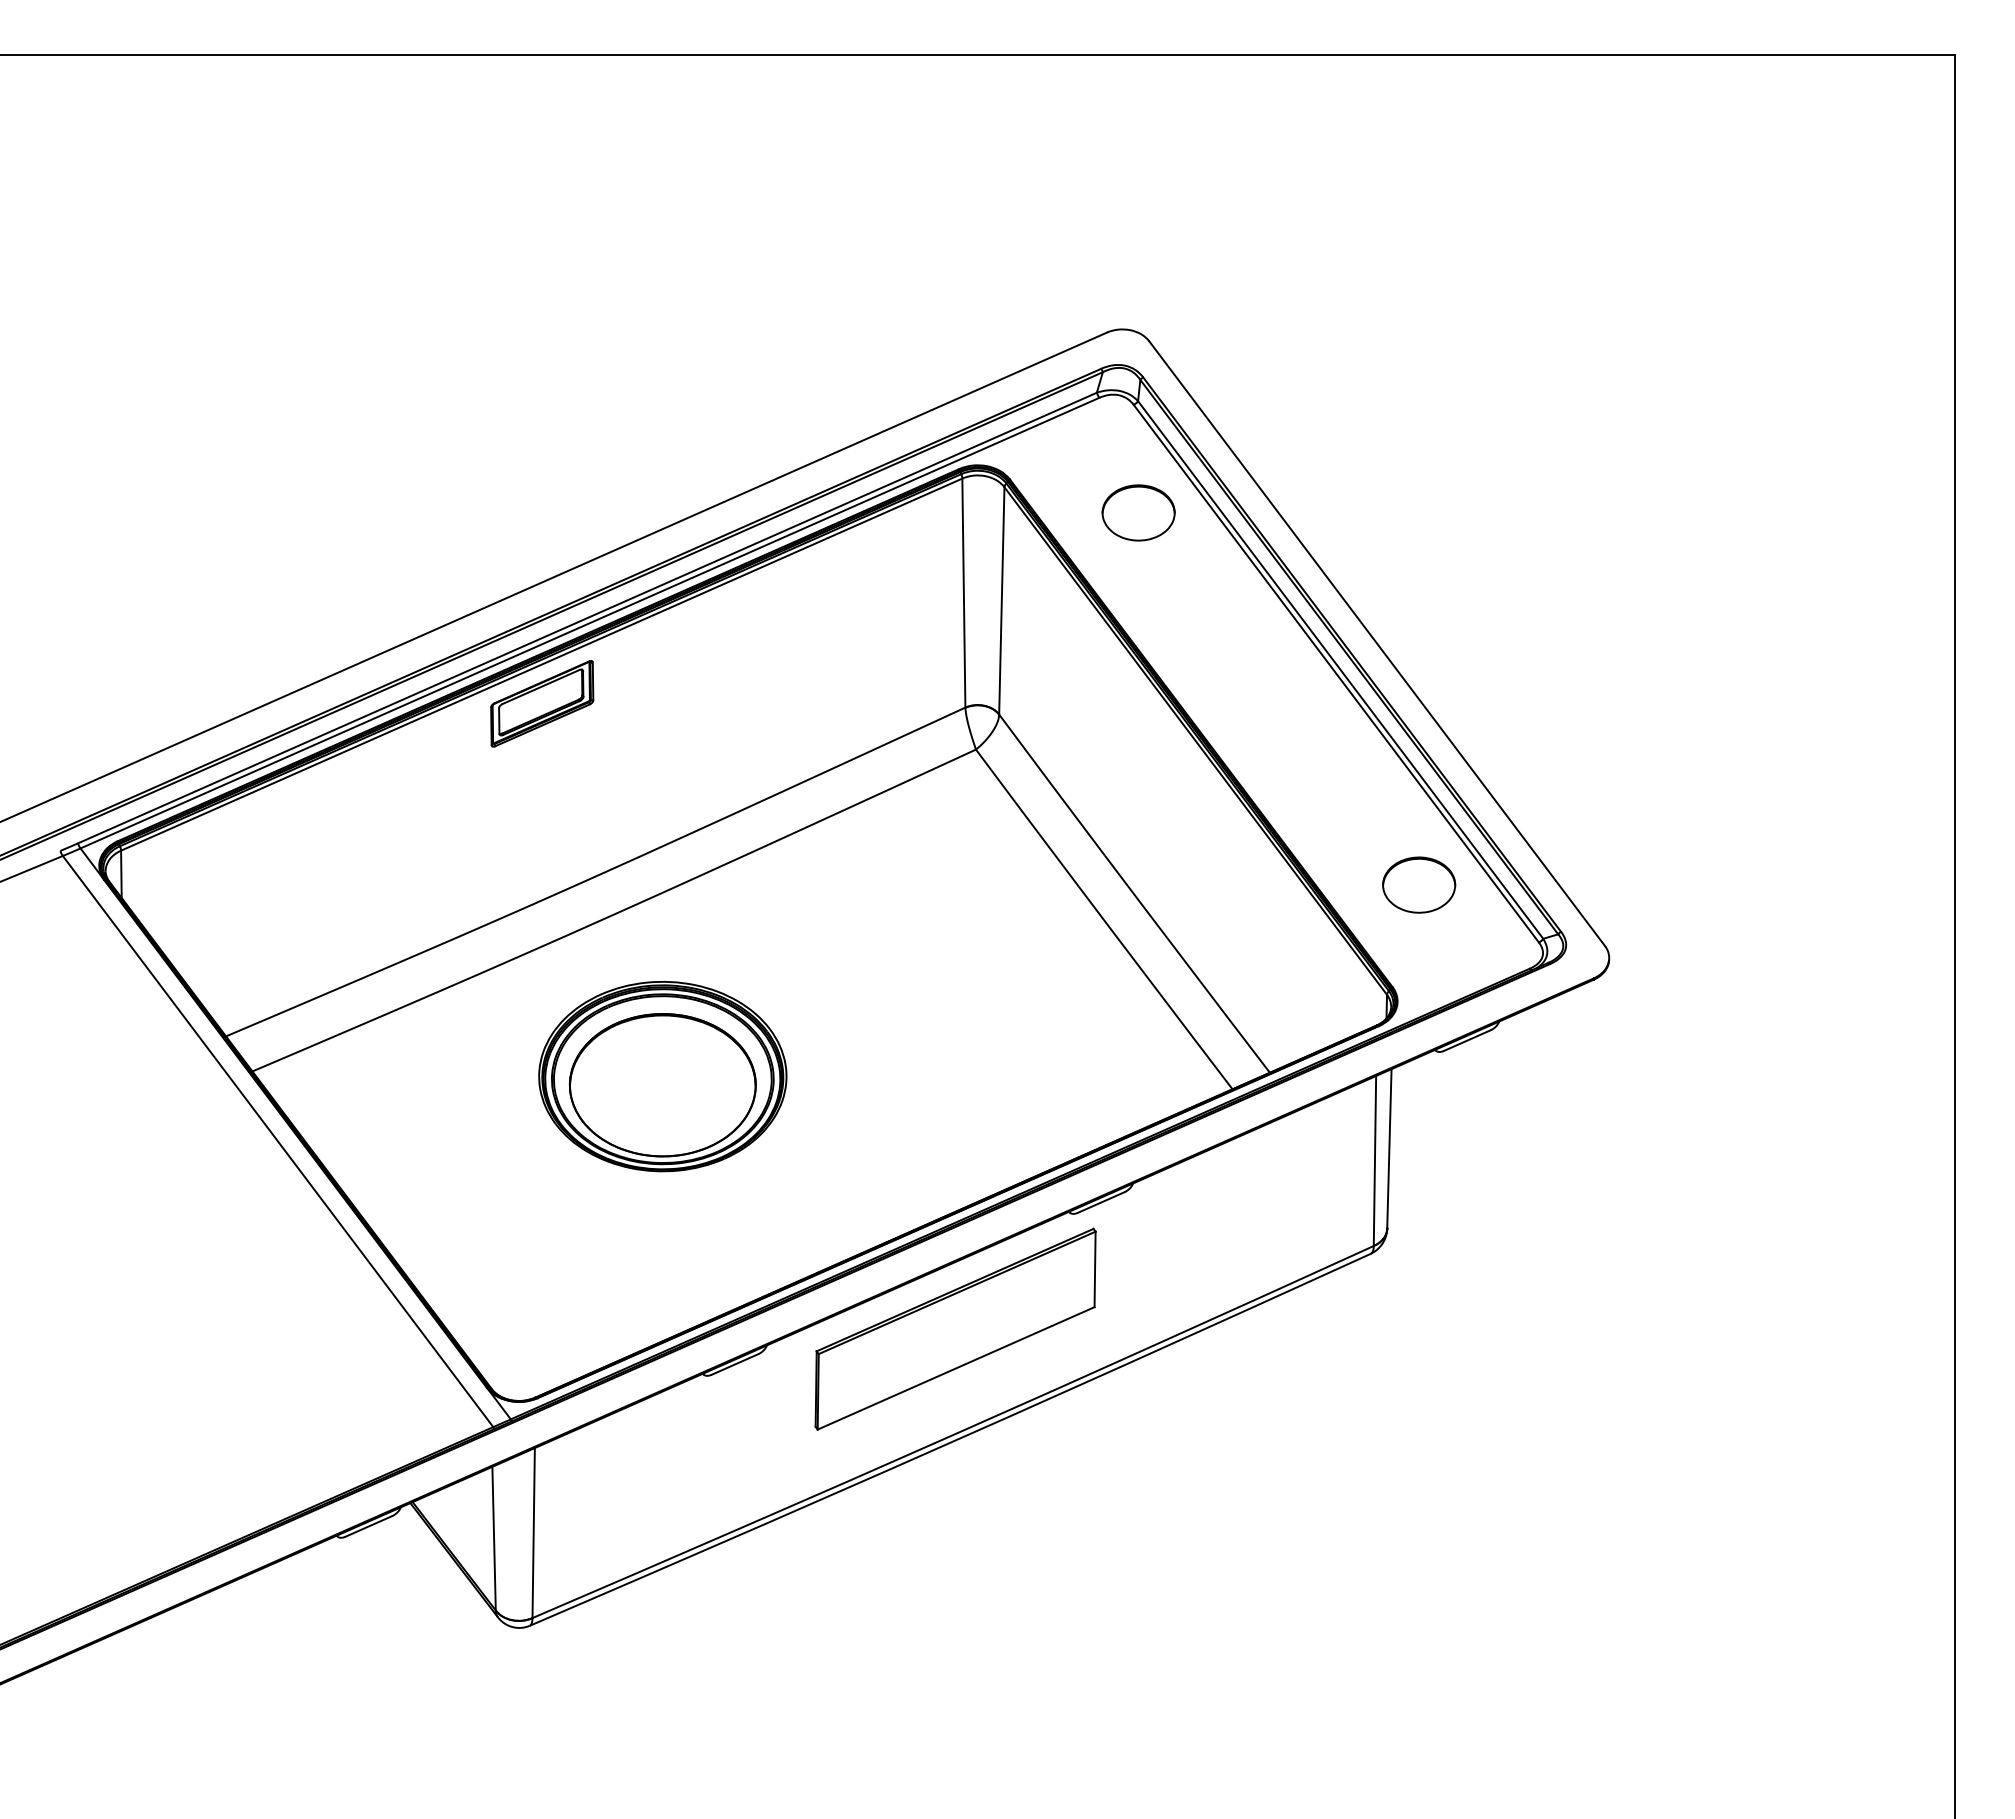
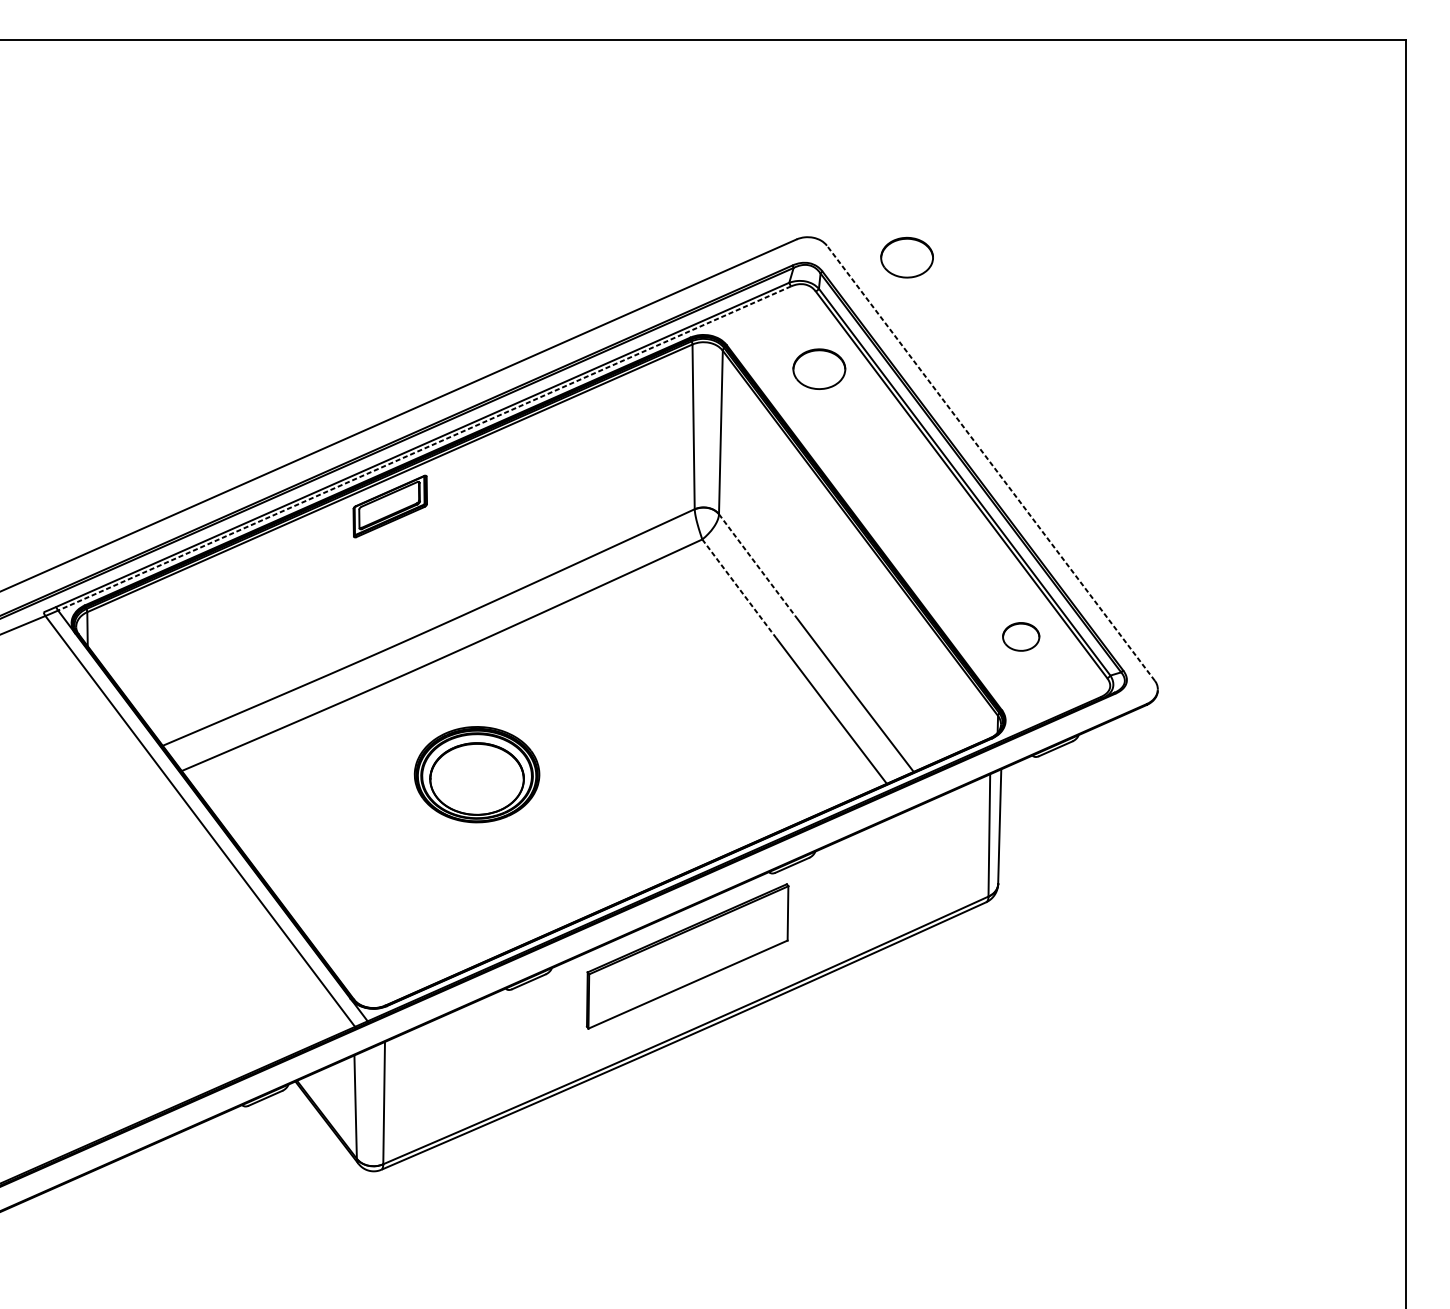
part: (1260, 357) -> (907, 257), added
line: (589, 623) -> (424, 448), solid -> dashed
line: (1377, 643) -> (991, 463), solid -> dashed
arc: (1051, 785) -> (756, 565), solid -> dashed
arc: (1027, 818) -> (739, 589), solid -> dashed
part: (1419, 884) -> (1021, 636), size x0.7
part: (662, 1076) -> (476, 774), size x0.7

